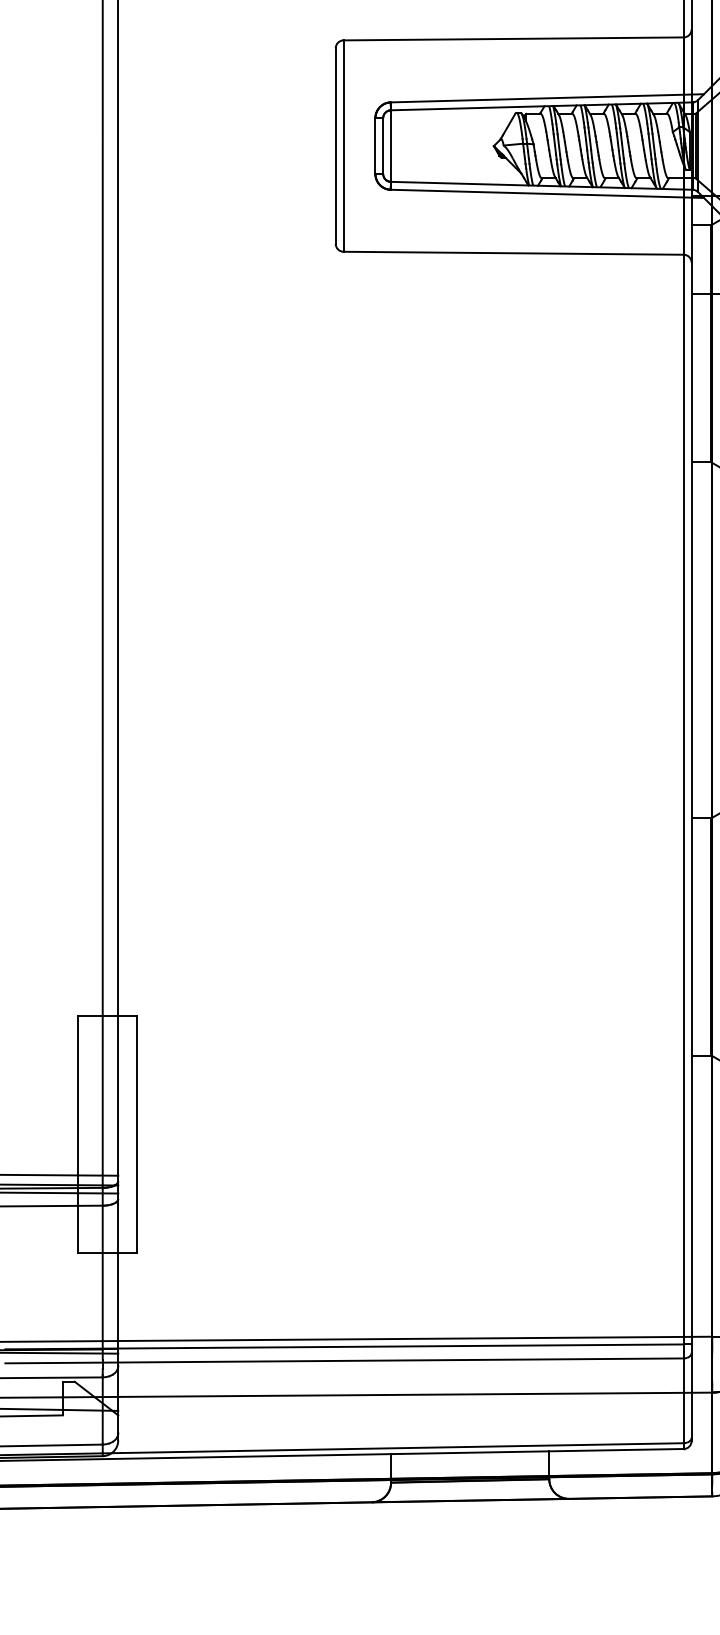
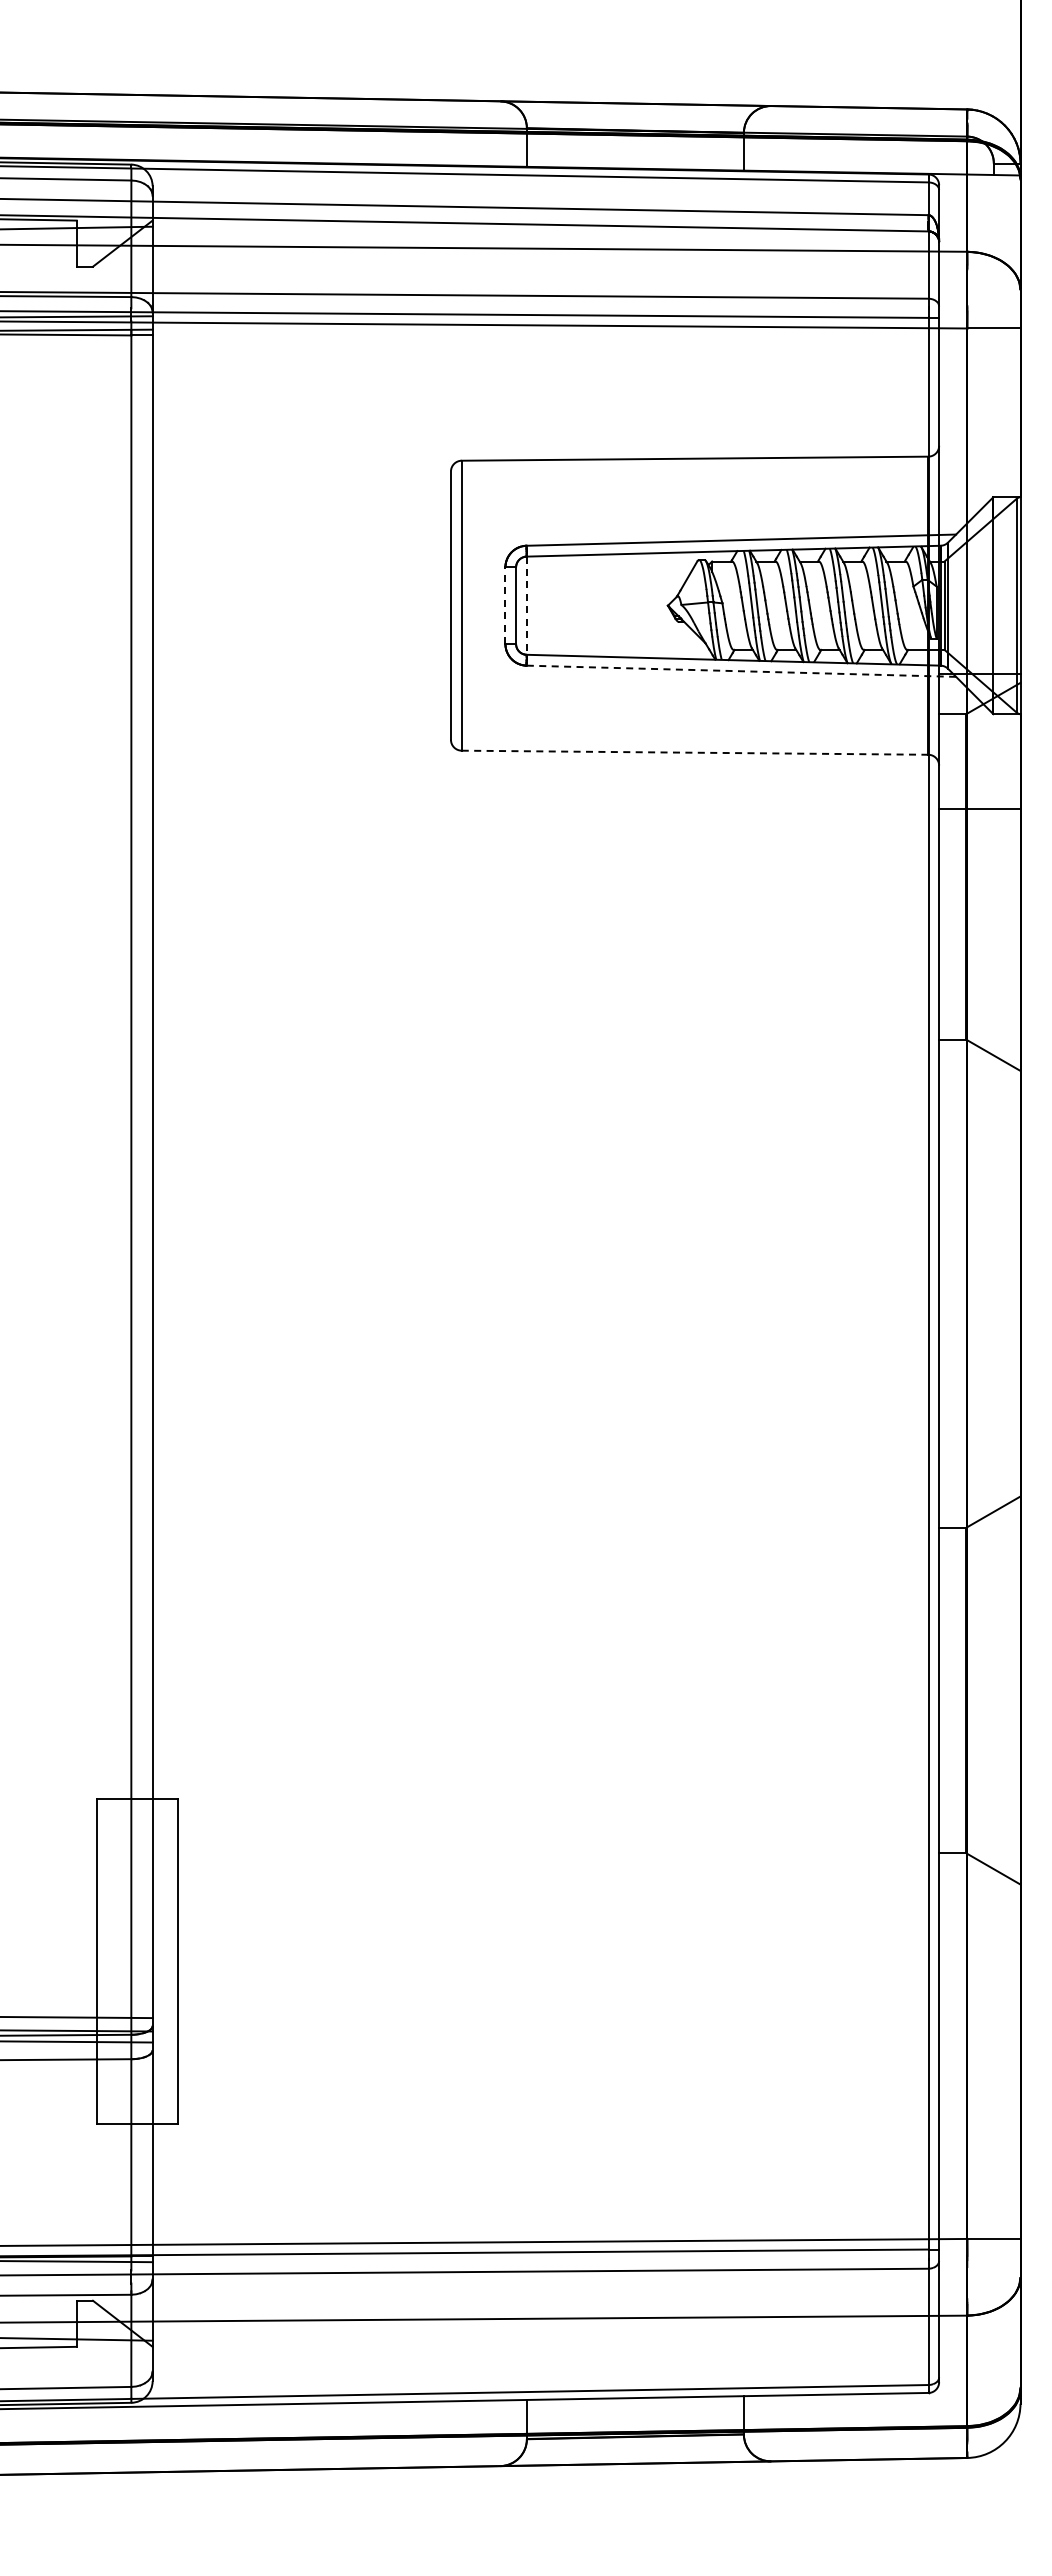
line: (375, 145) -> (505, 605), solid -> dashed
line: (390, 146) -> (526, 606), solid -> dashed
line: (547, 194) -> (741, 671), solid -> dashed
line: (513, 253) -> (695, 752), solid -> dashed

